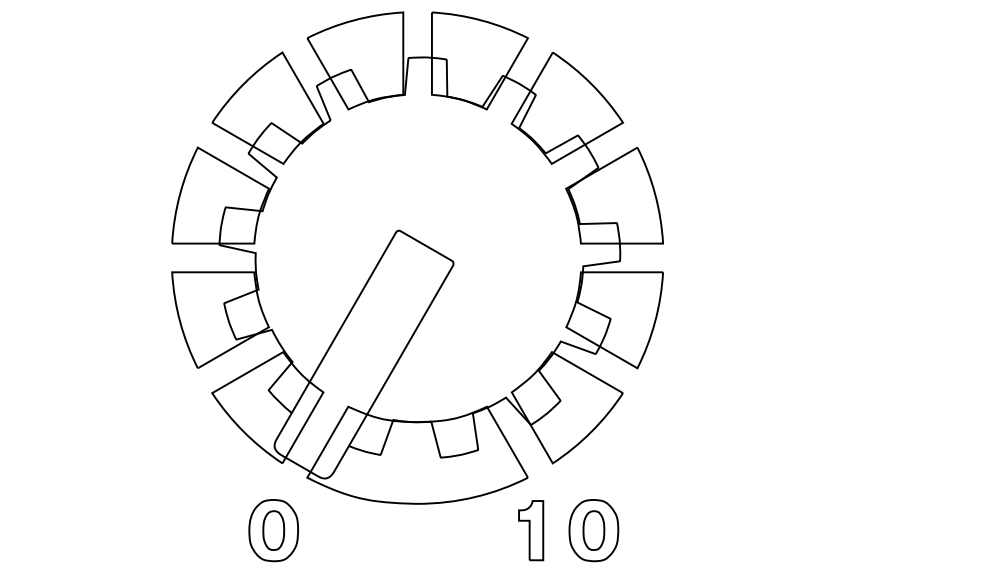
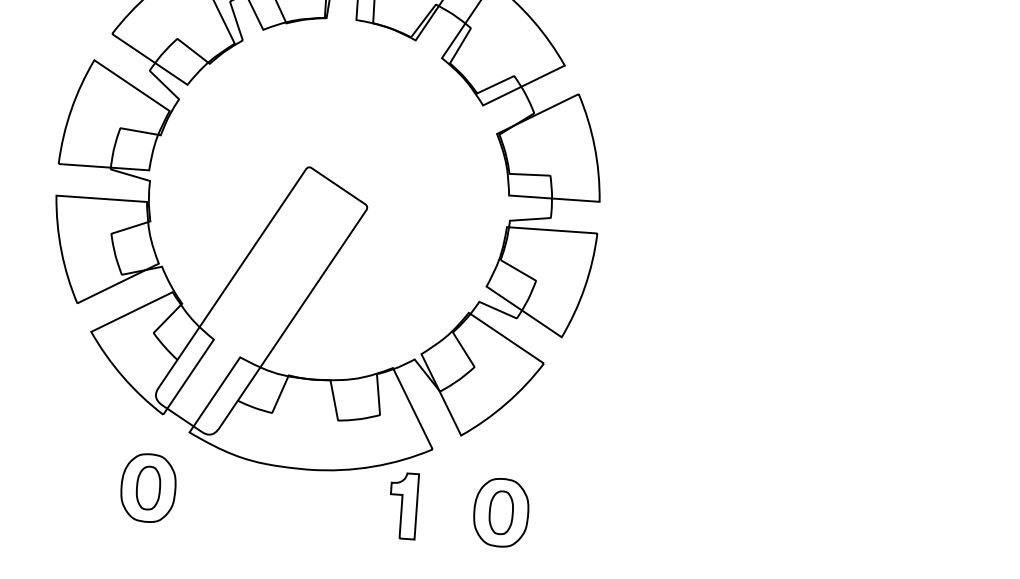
part: (531, 530) -> (403, 505), moved

